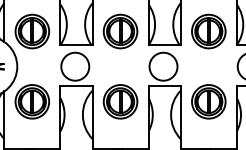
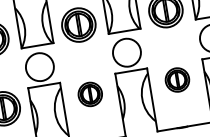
part: (120, 101) -> (90, 94), size x0.7
part: (208, 101) -> (177, 79), size x0.7

